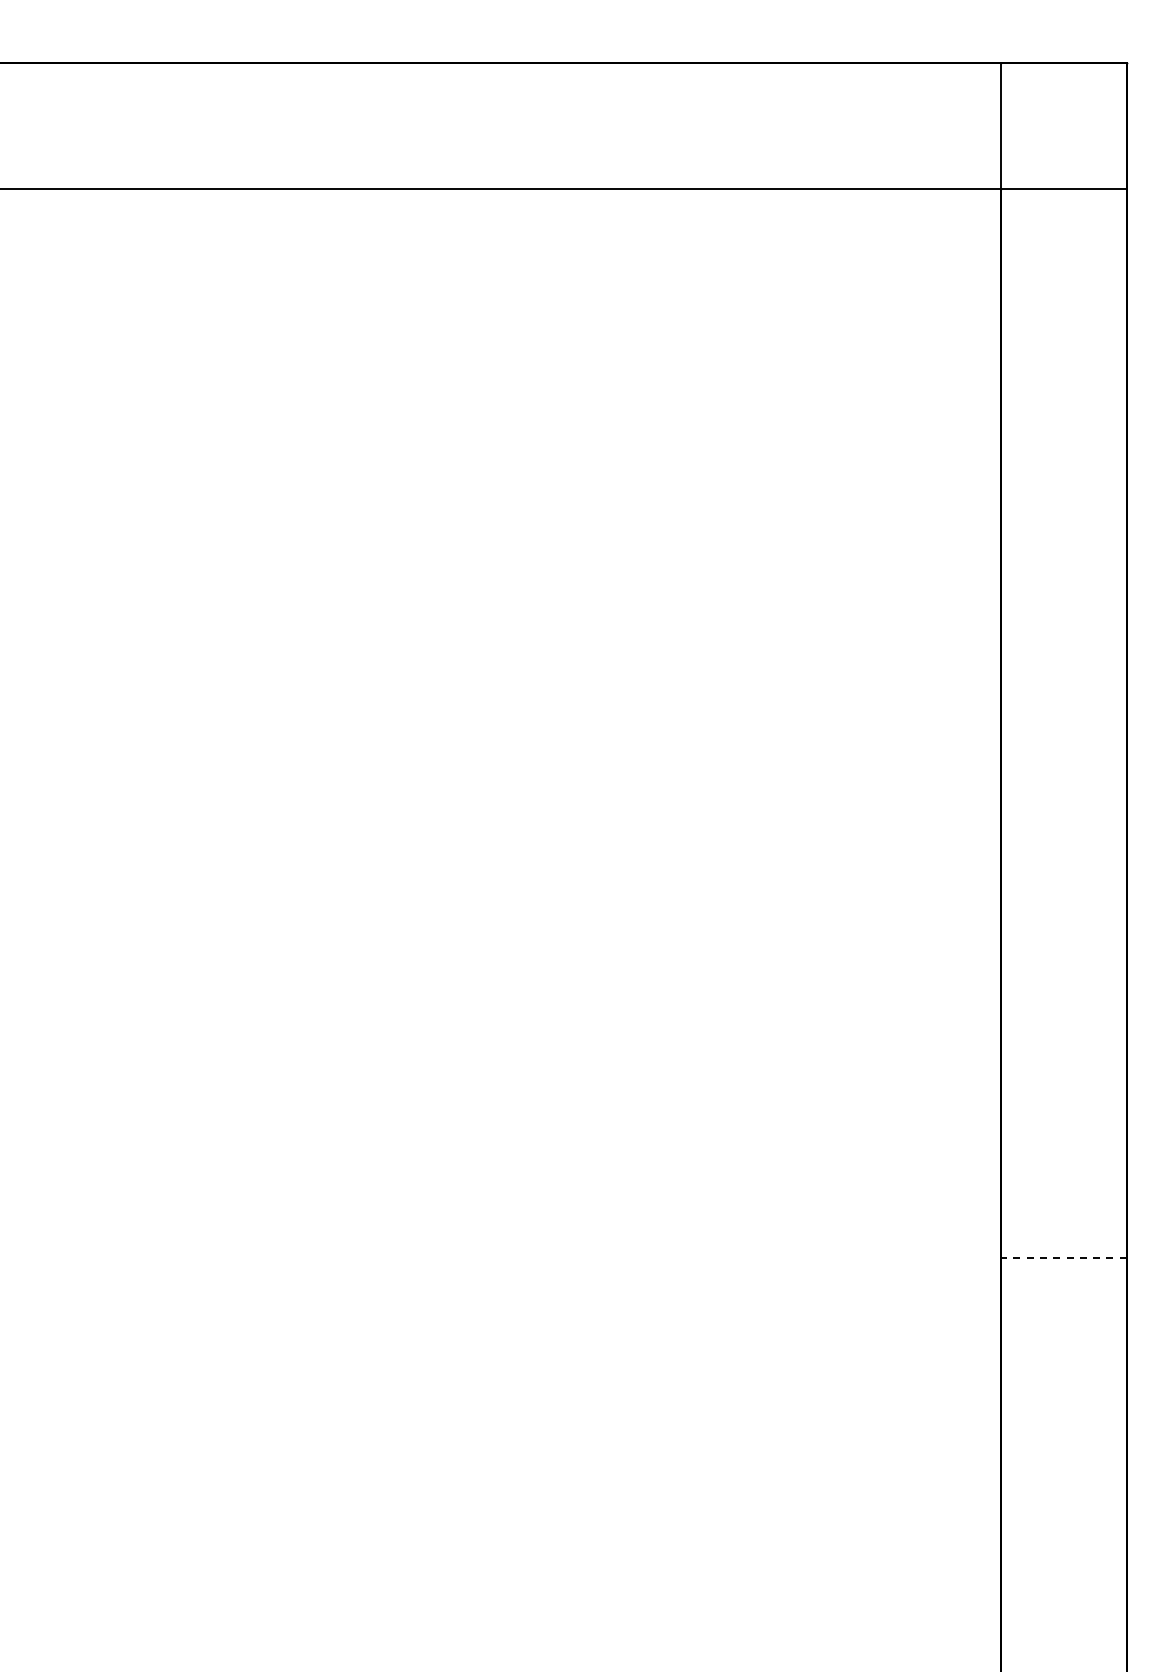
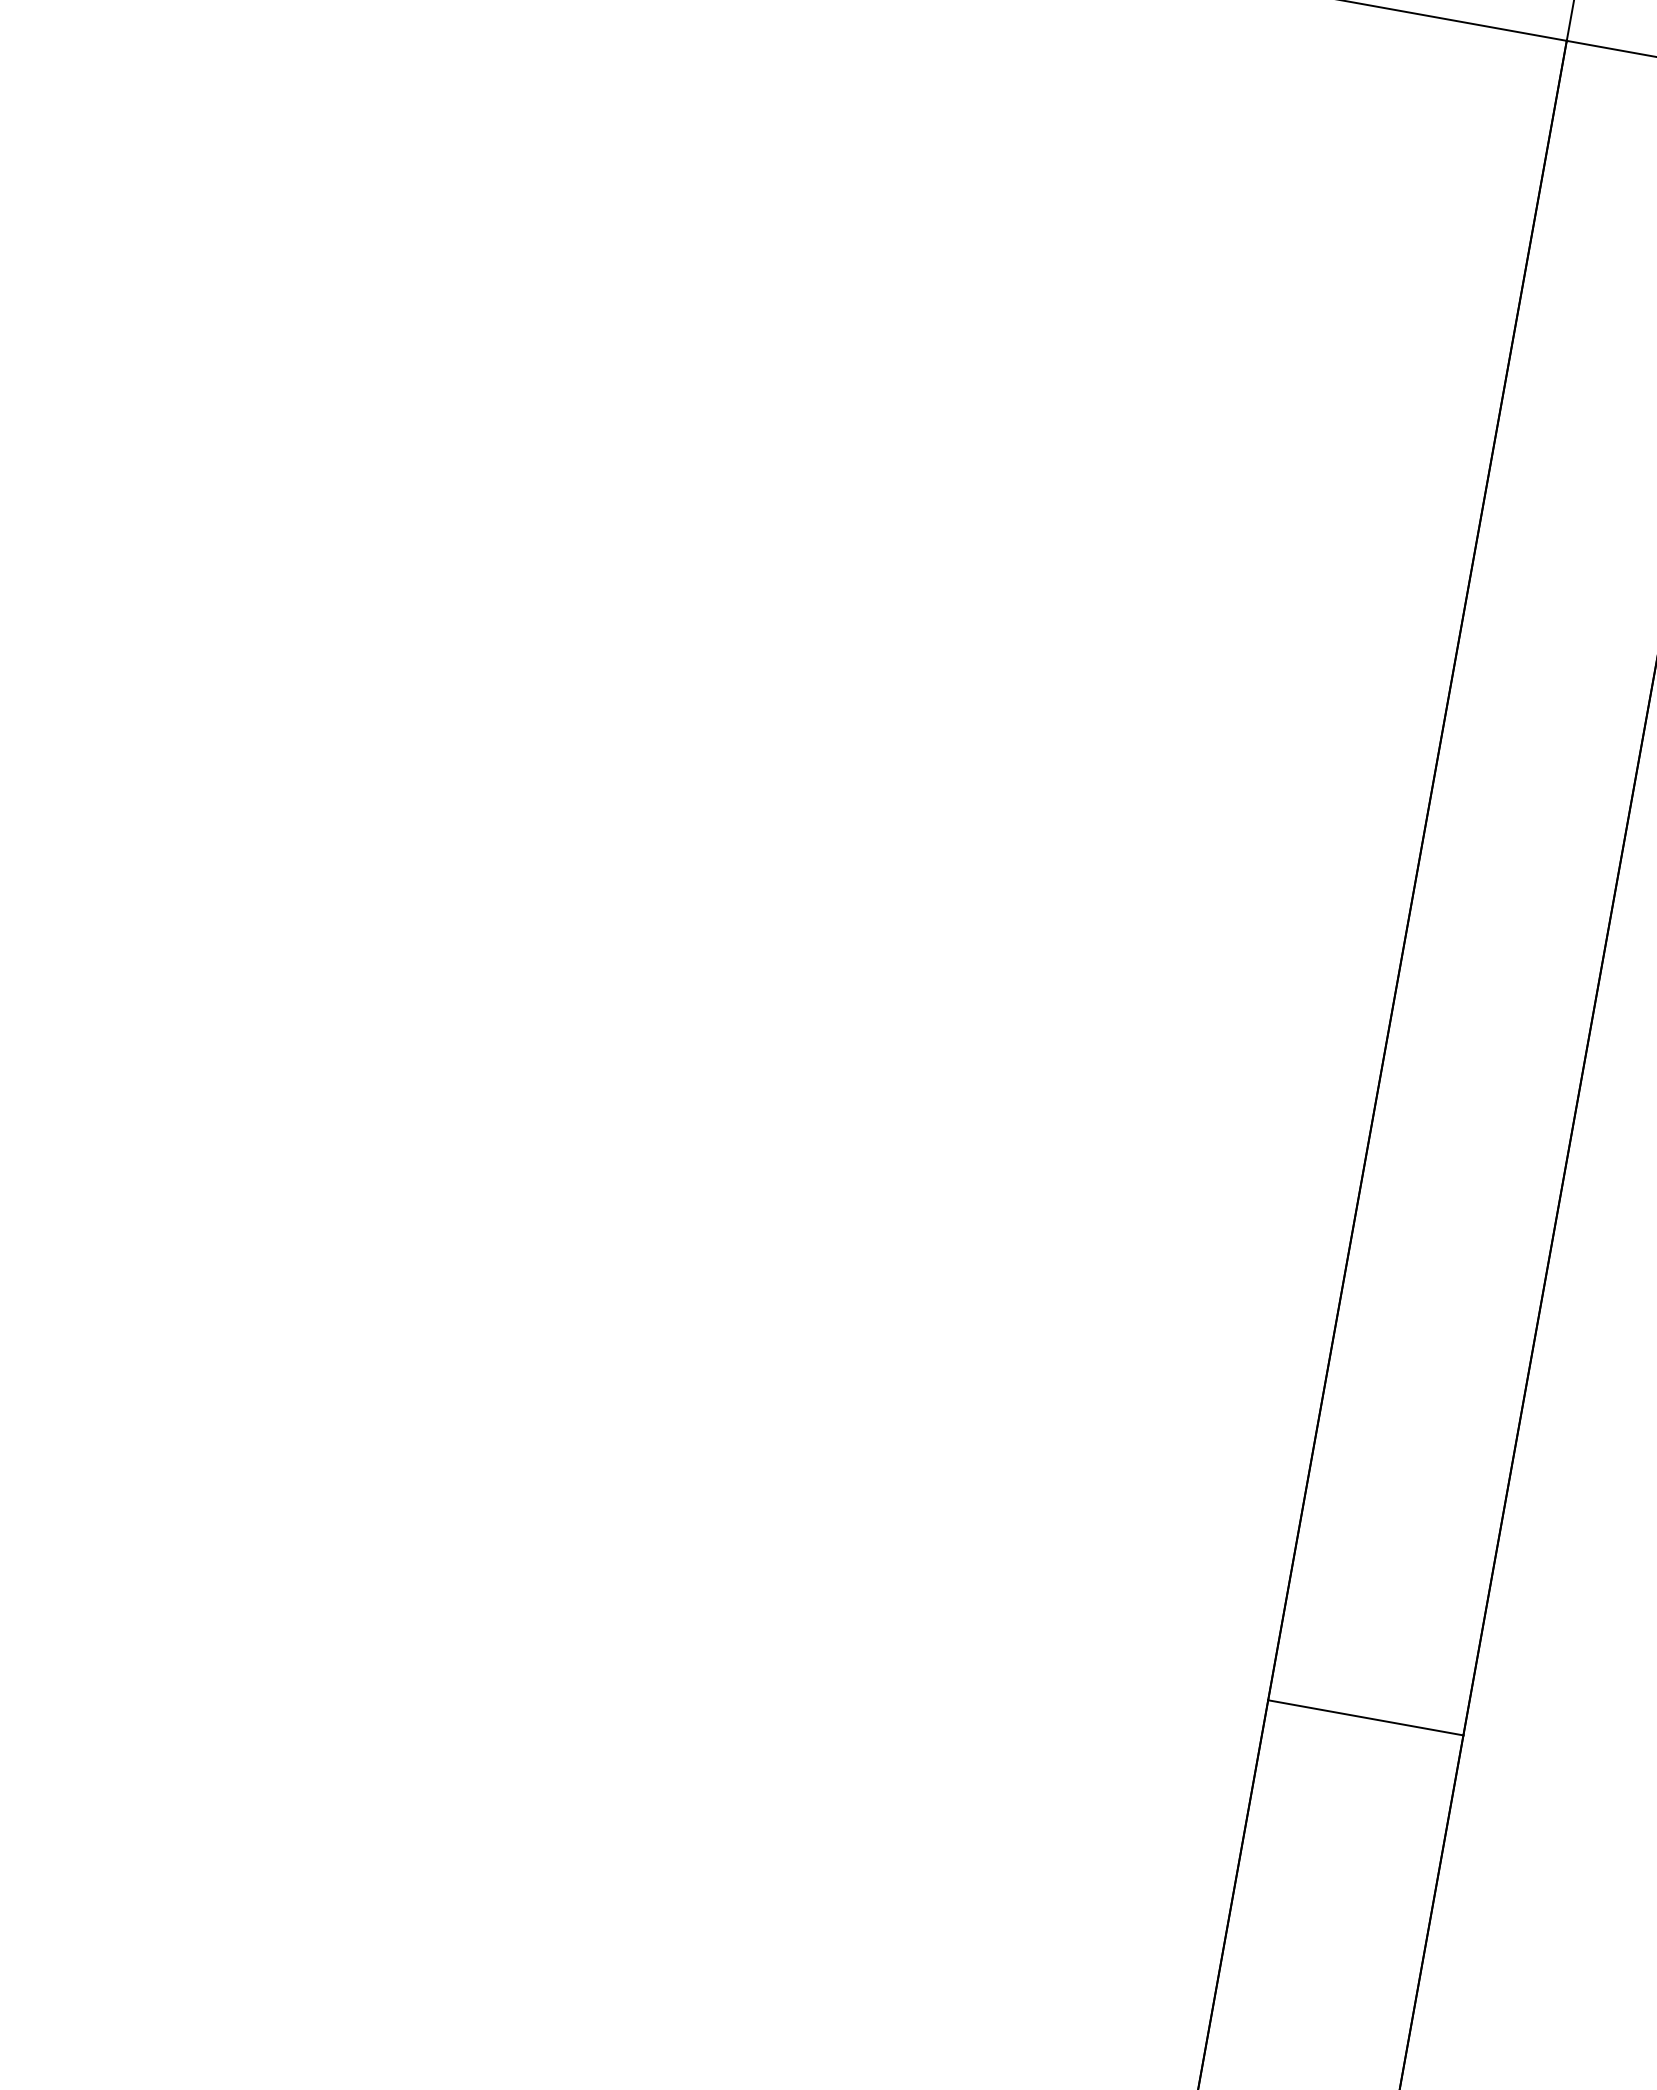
line: (1063, 1257) -> (1365, 1717), dashed -> solid

